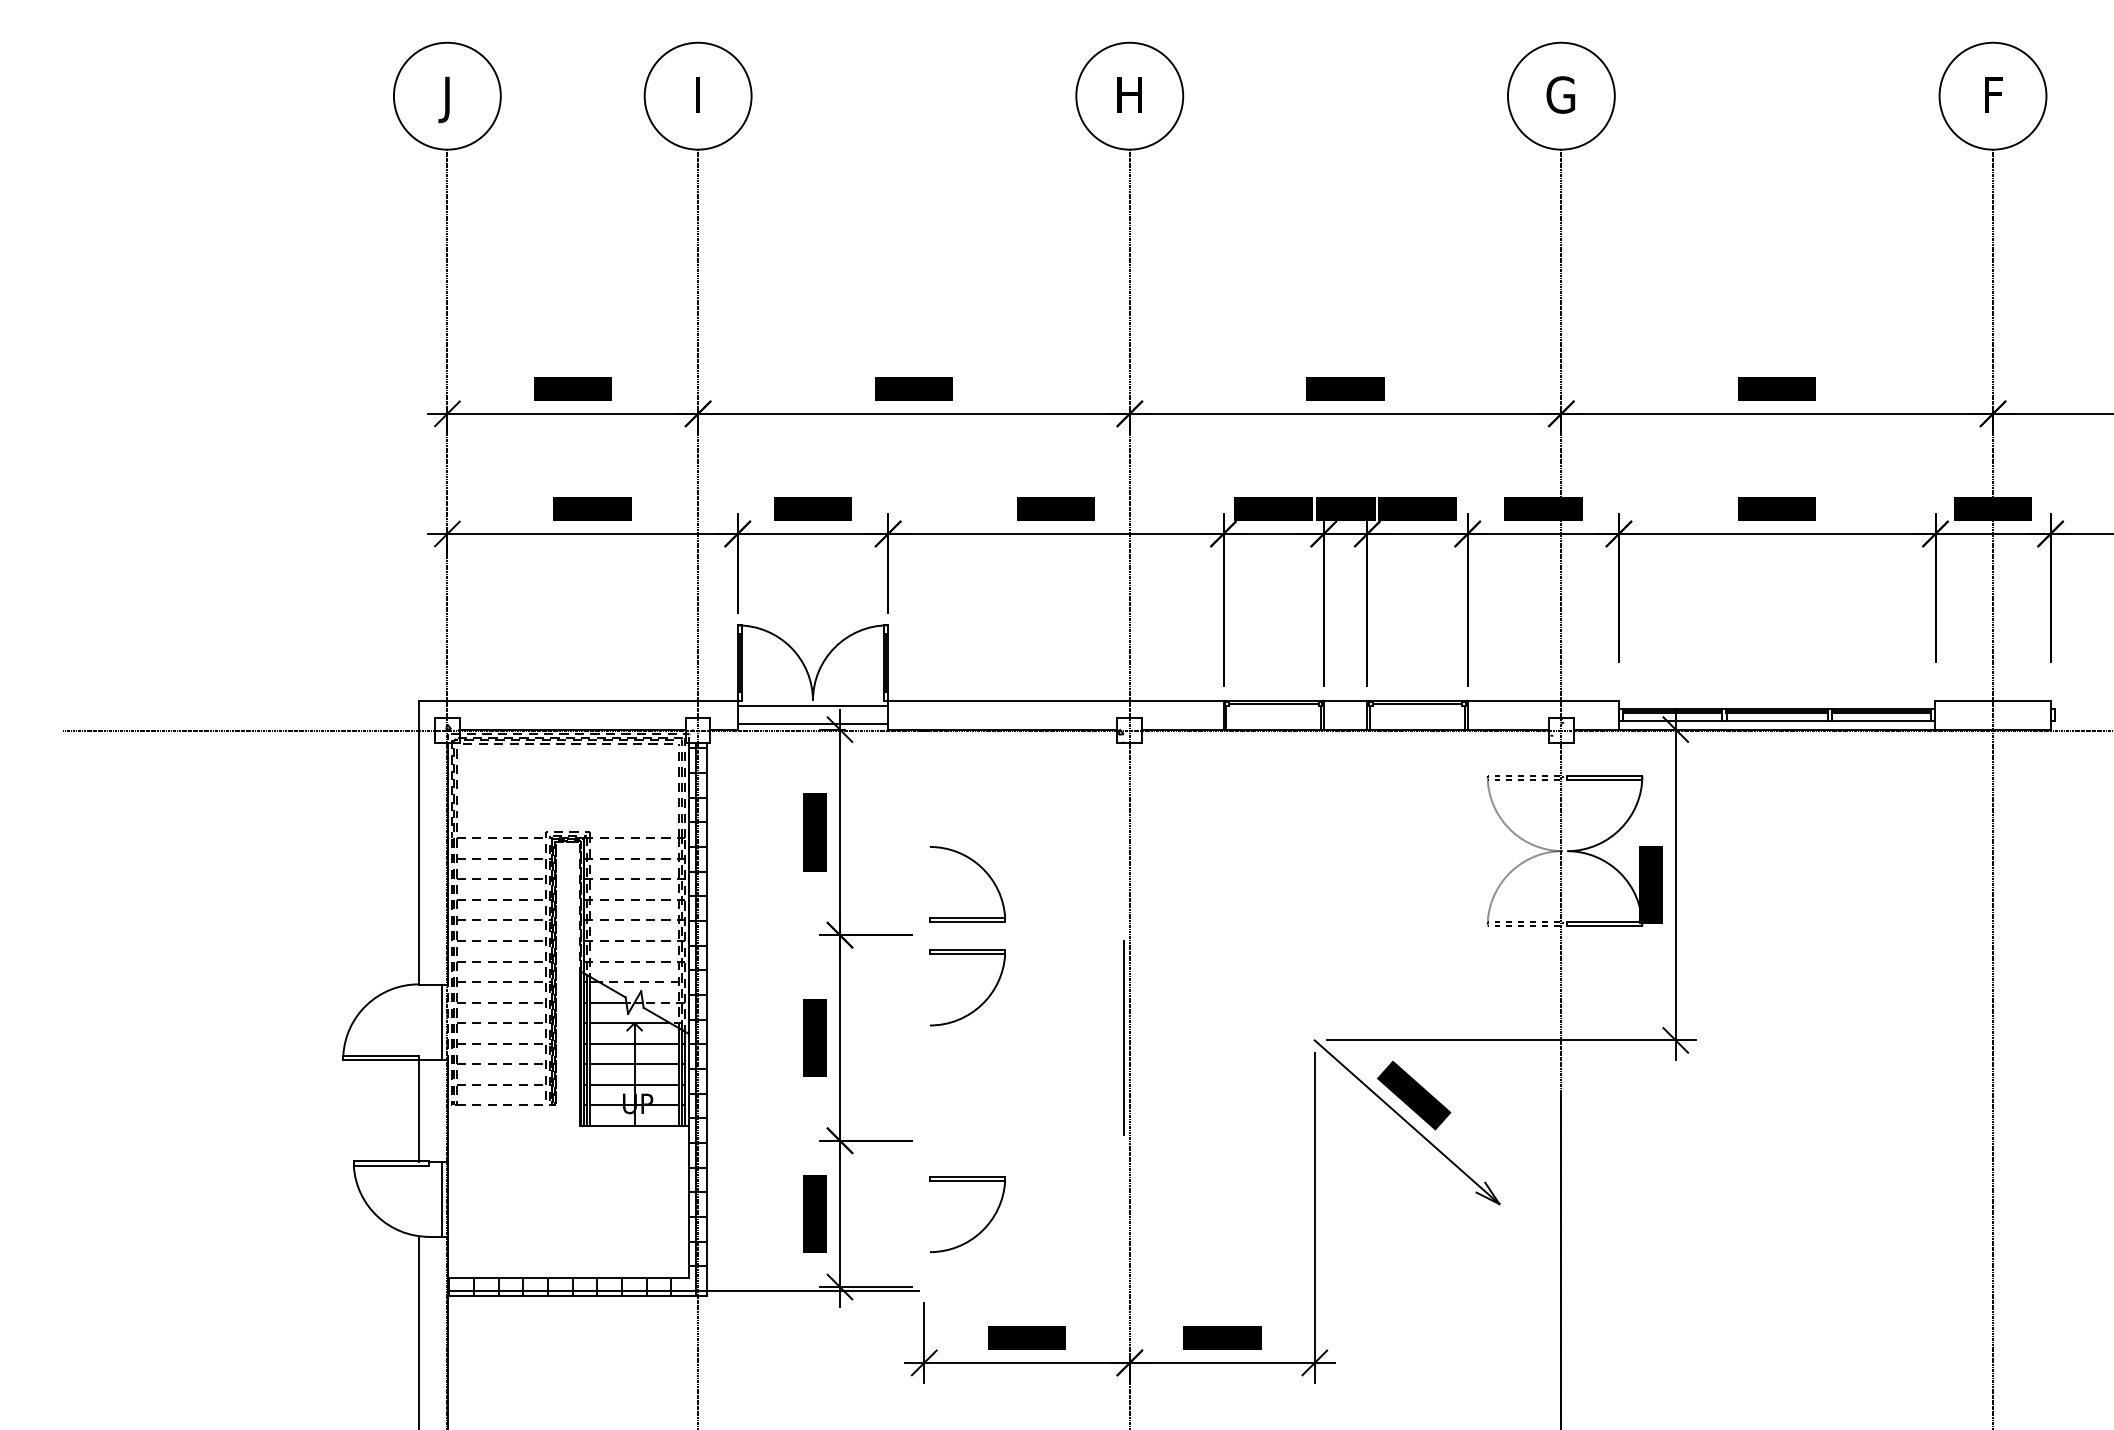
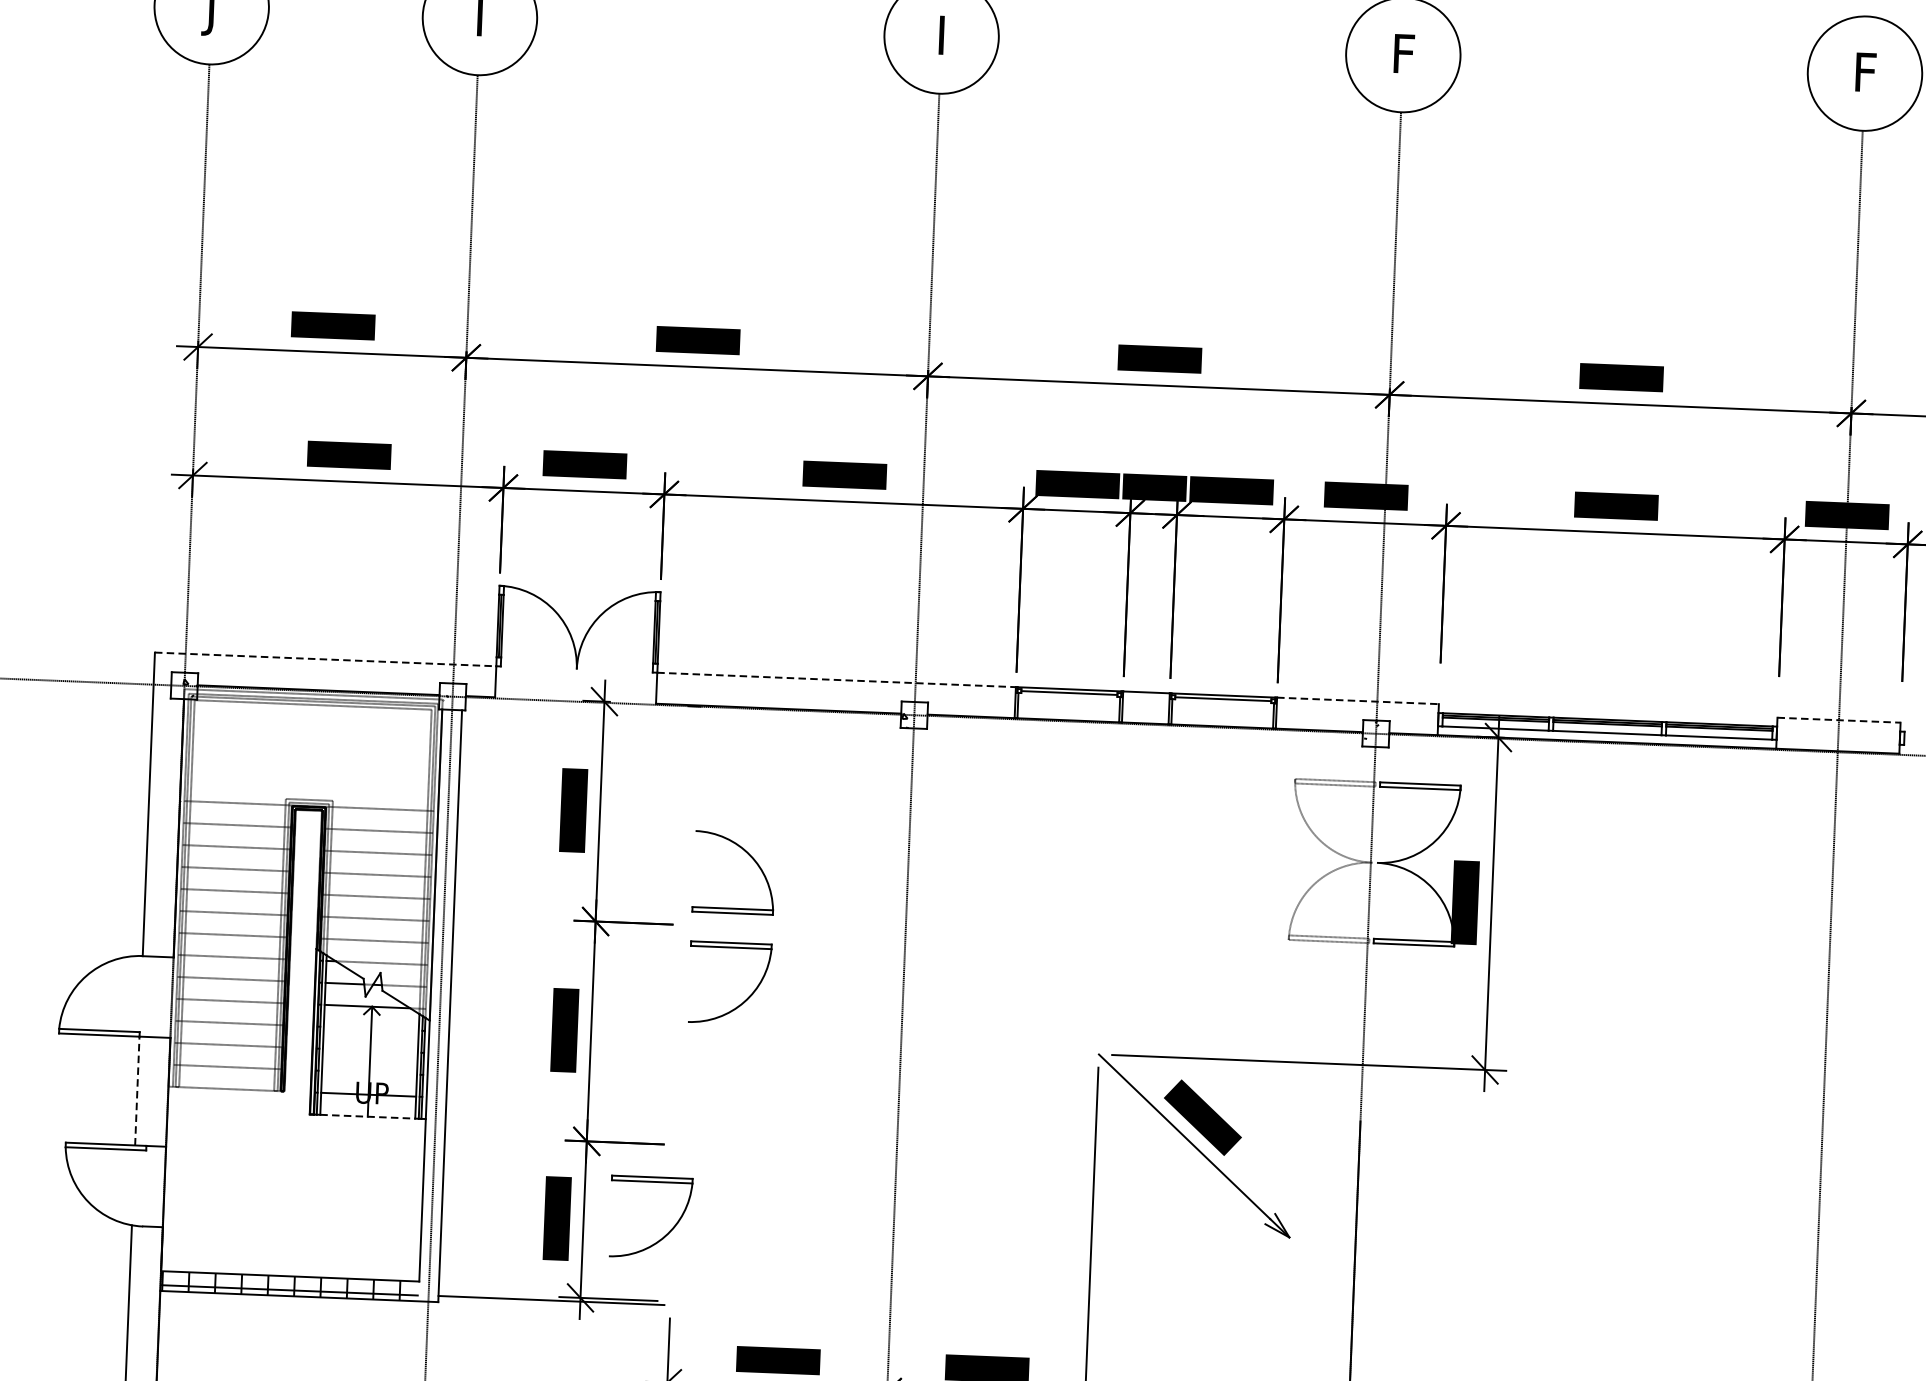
text: (1129, 94) -> (941, 34), H -> I
text: (1560, 94) -> (1402, 53), G -> F
line: (578, 700) -> (326, 659), solid -> dashed
line: (1055, 700) -> (836, 679), solid -> dashed
line: (1543, 700) -> (1358, 700), solid -> dashed
line: (1993, 700) -> (1839, 720), solid -> dashed
line: (812, 705) -> (576, 674), removed
line: (812, 724) -> (575, 694), removed
hatch: (697, 1019) -> (439, 1005), removed
line: (442, 1021) -> (166, 996), removed
line: (1124, 1037) -> (895, 1043), removed
line: (634, 1043) -> (371, 1028), removed
line: (634, 1064) -> (370, 1051), removed
line: (634, 1084) -> (369, 1072), removed
line: (418, 1110) -> (137, 1090), solid -> dashed
line: (635, 1125) -> (368, 1116), solid -> dashed
line: (442, 1198) -> (159, 1186), removed
part: (982, 1229) -> (666, 1234), moved

